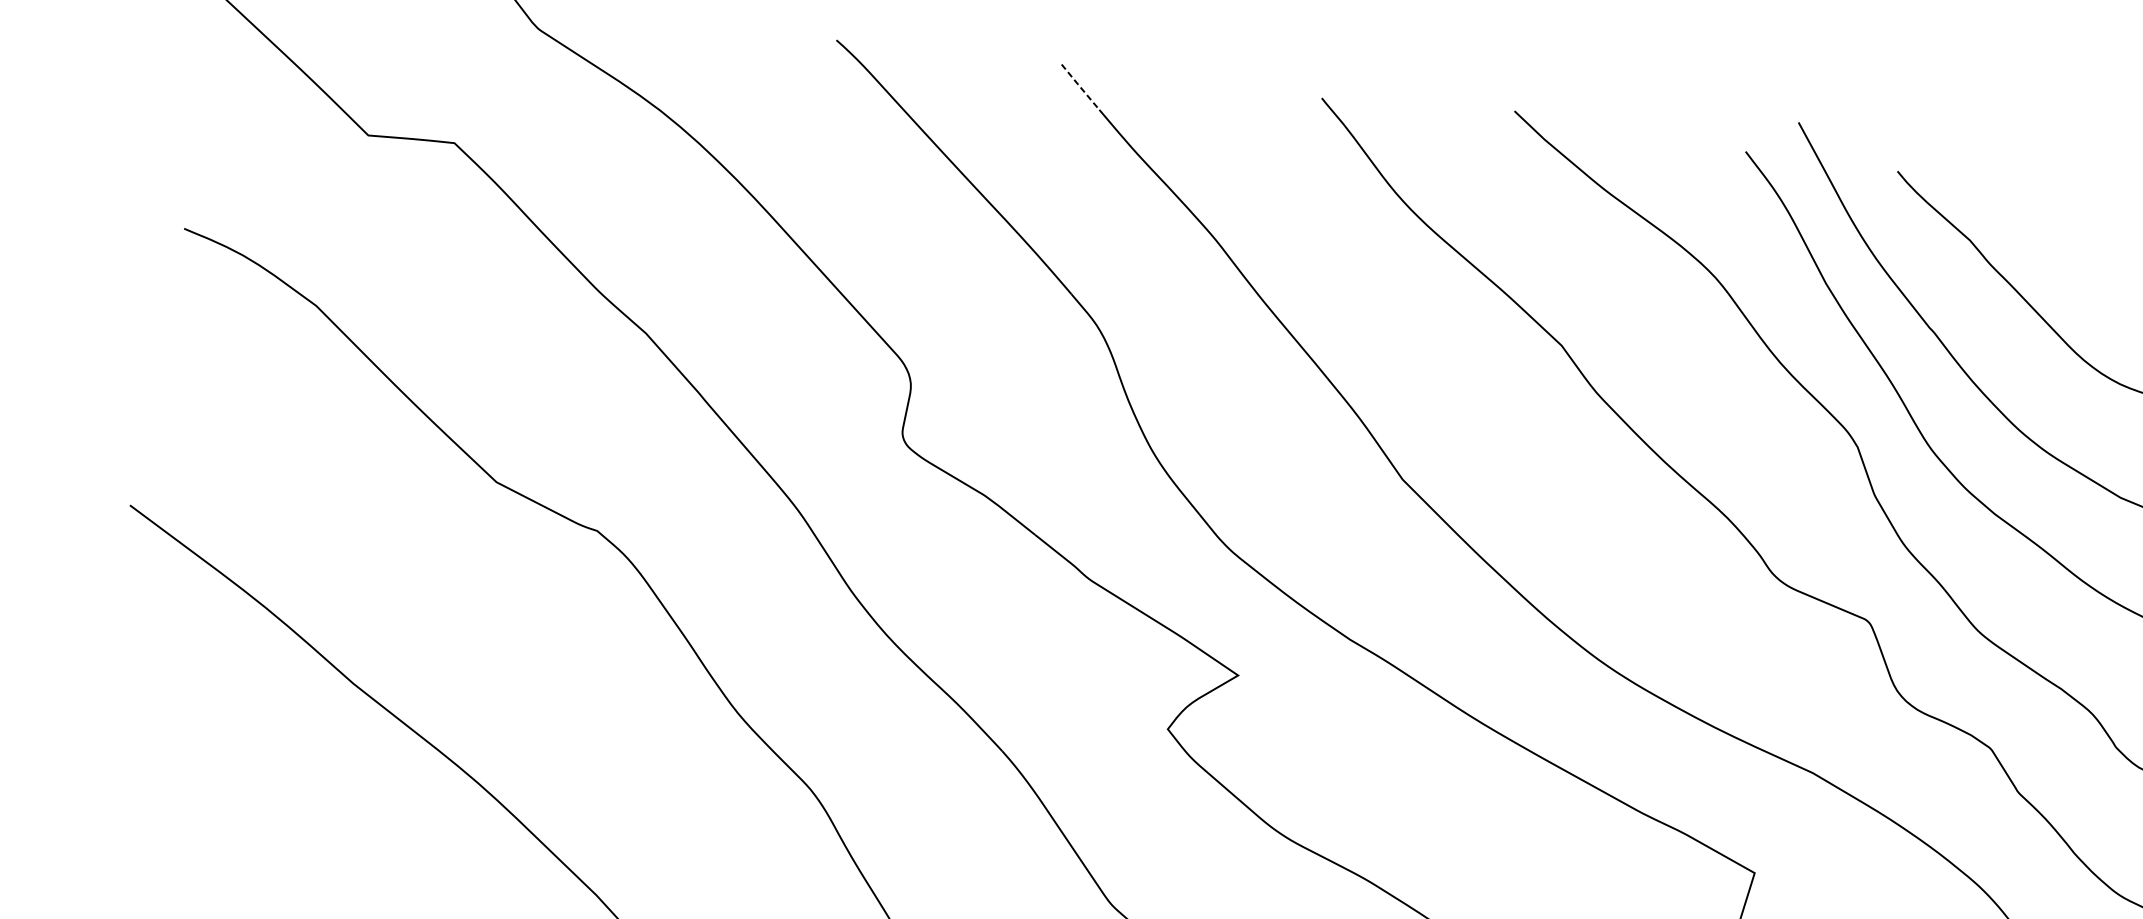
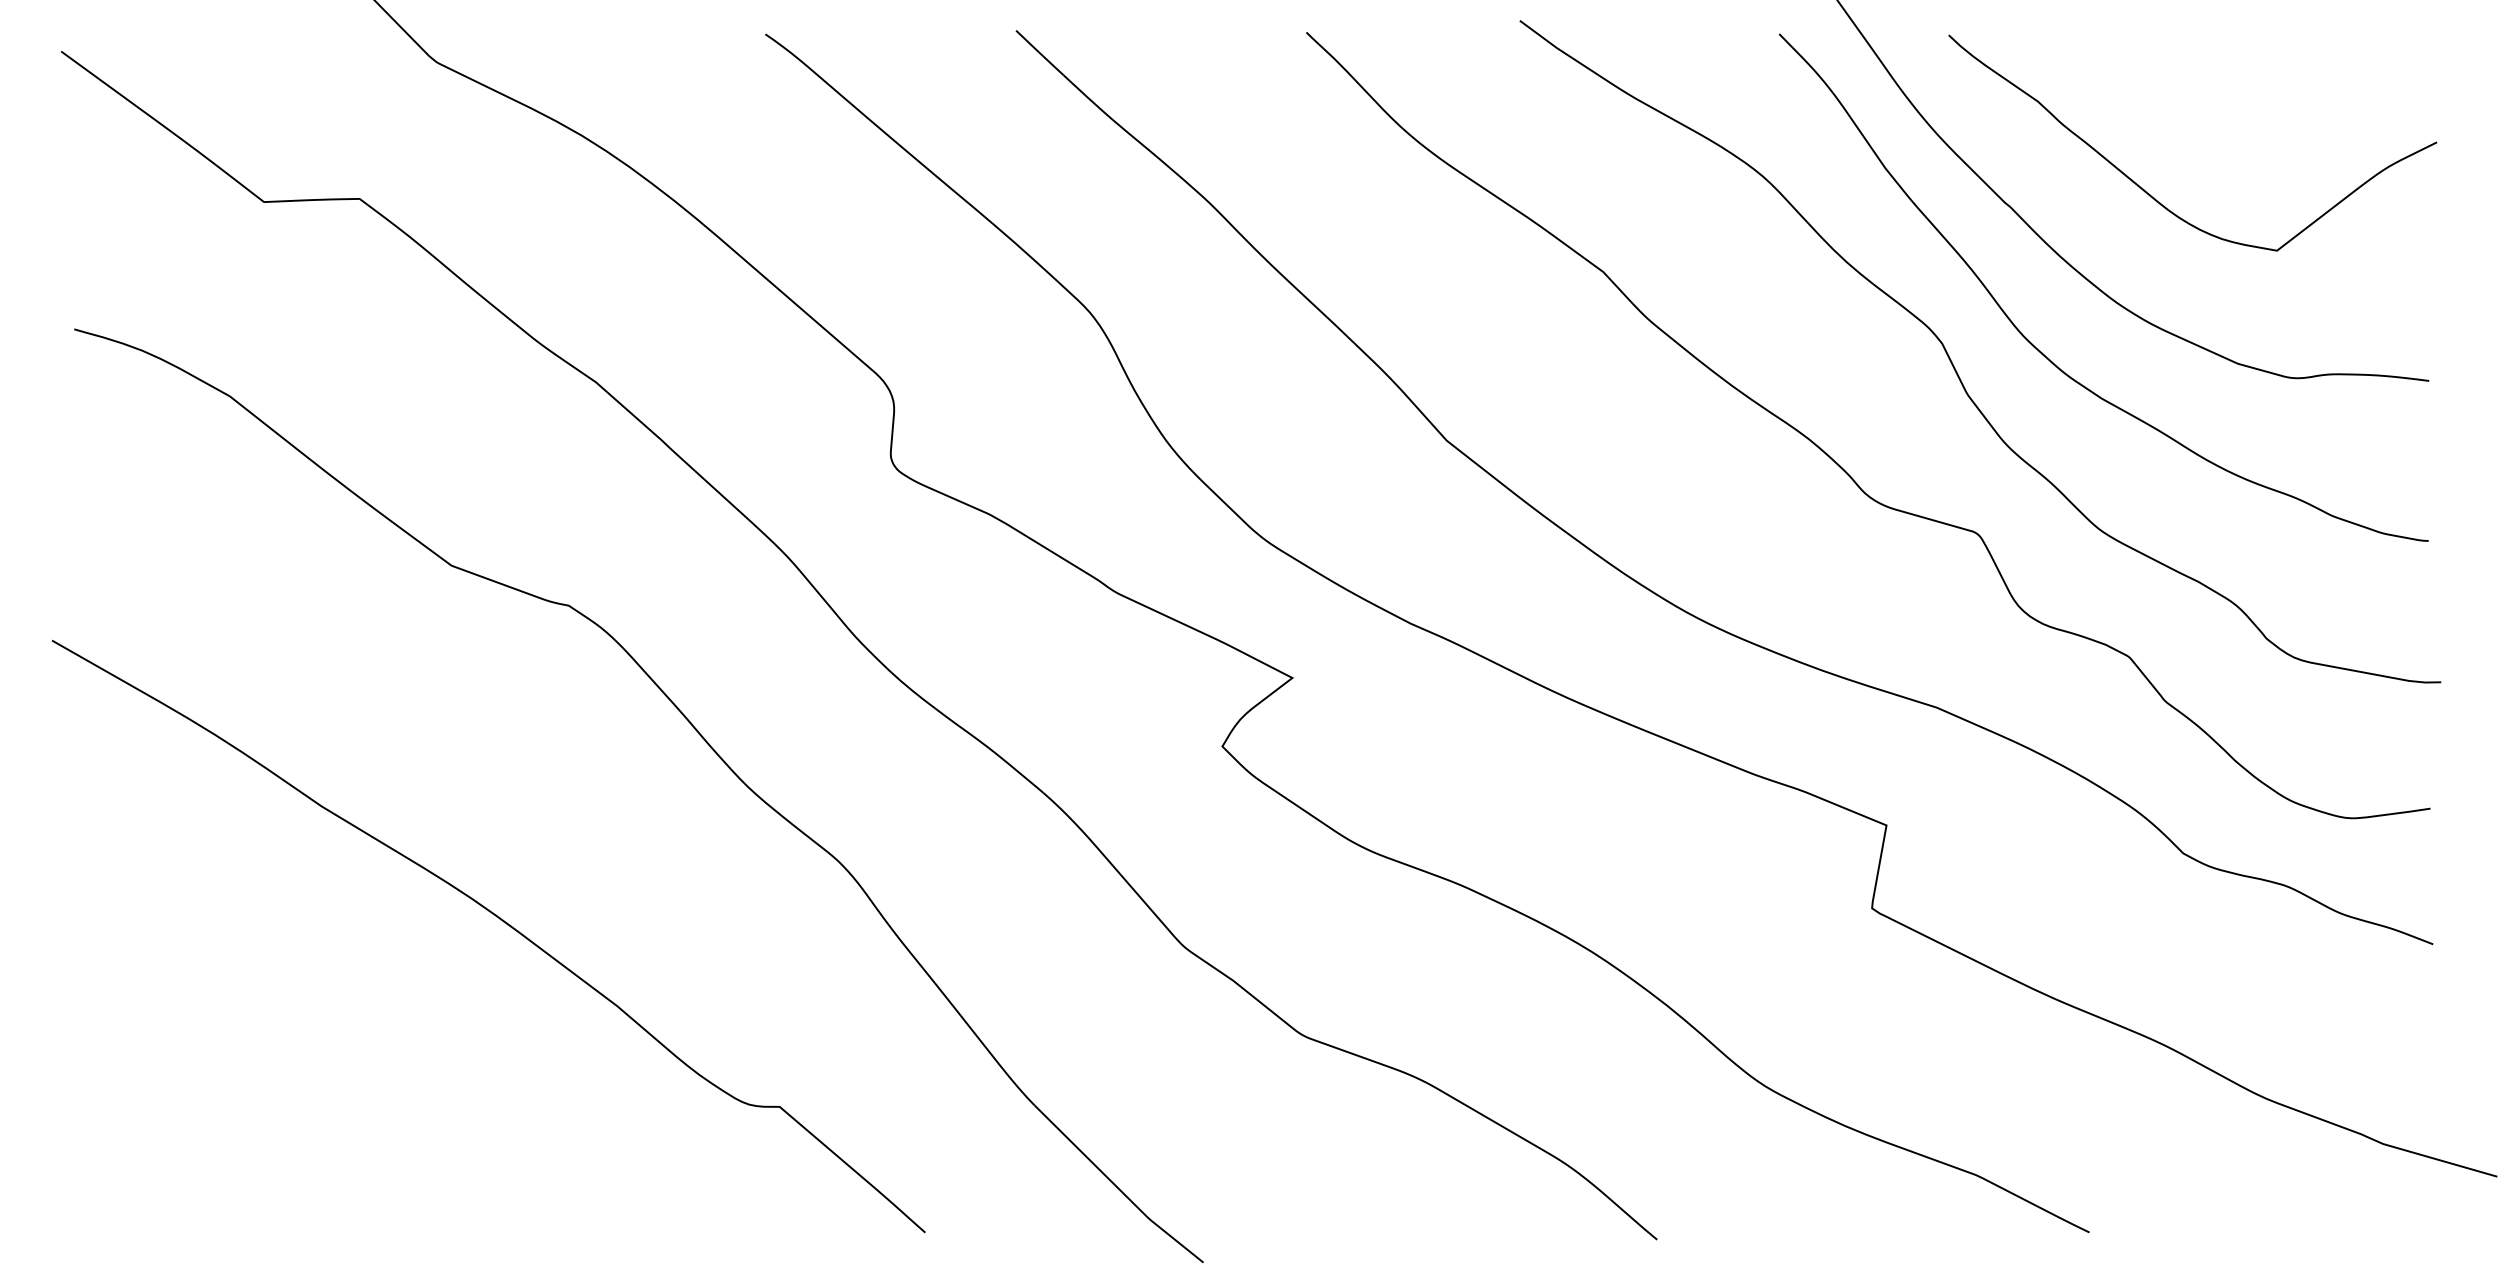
line: (1080, 87) -> (1039, 53), dashed -> solid

